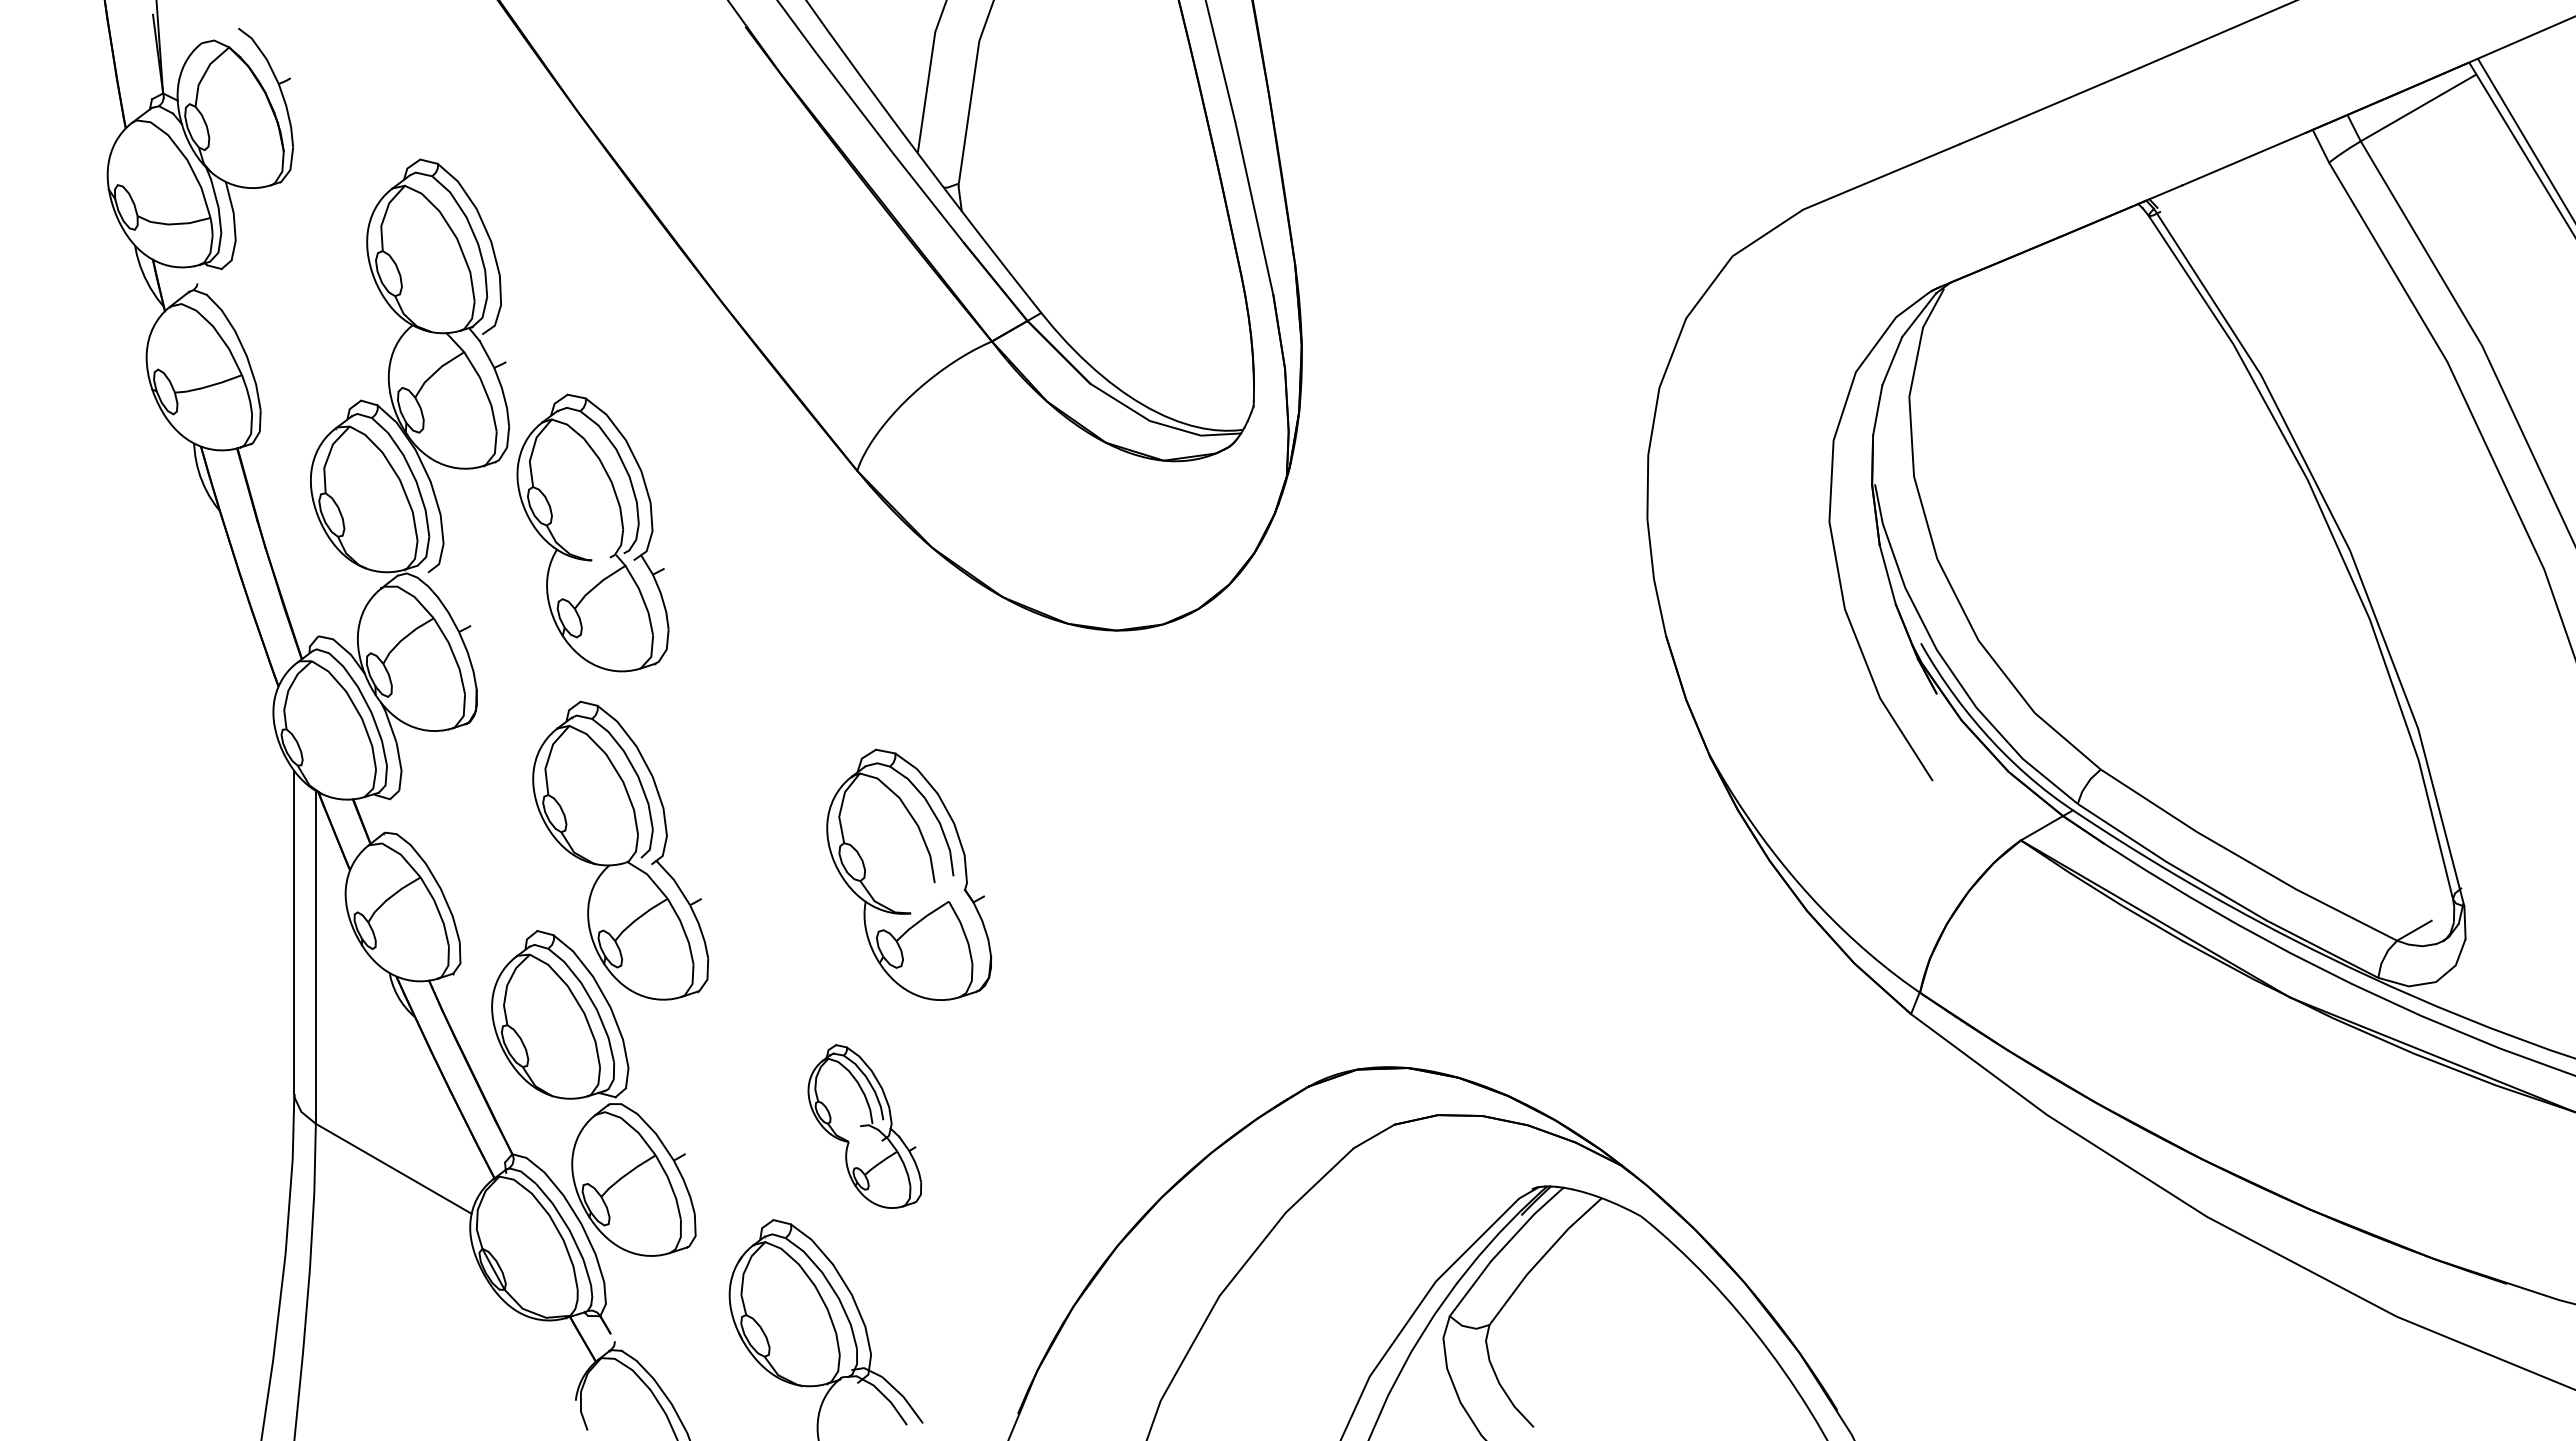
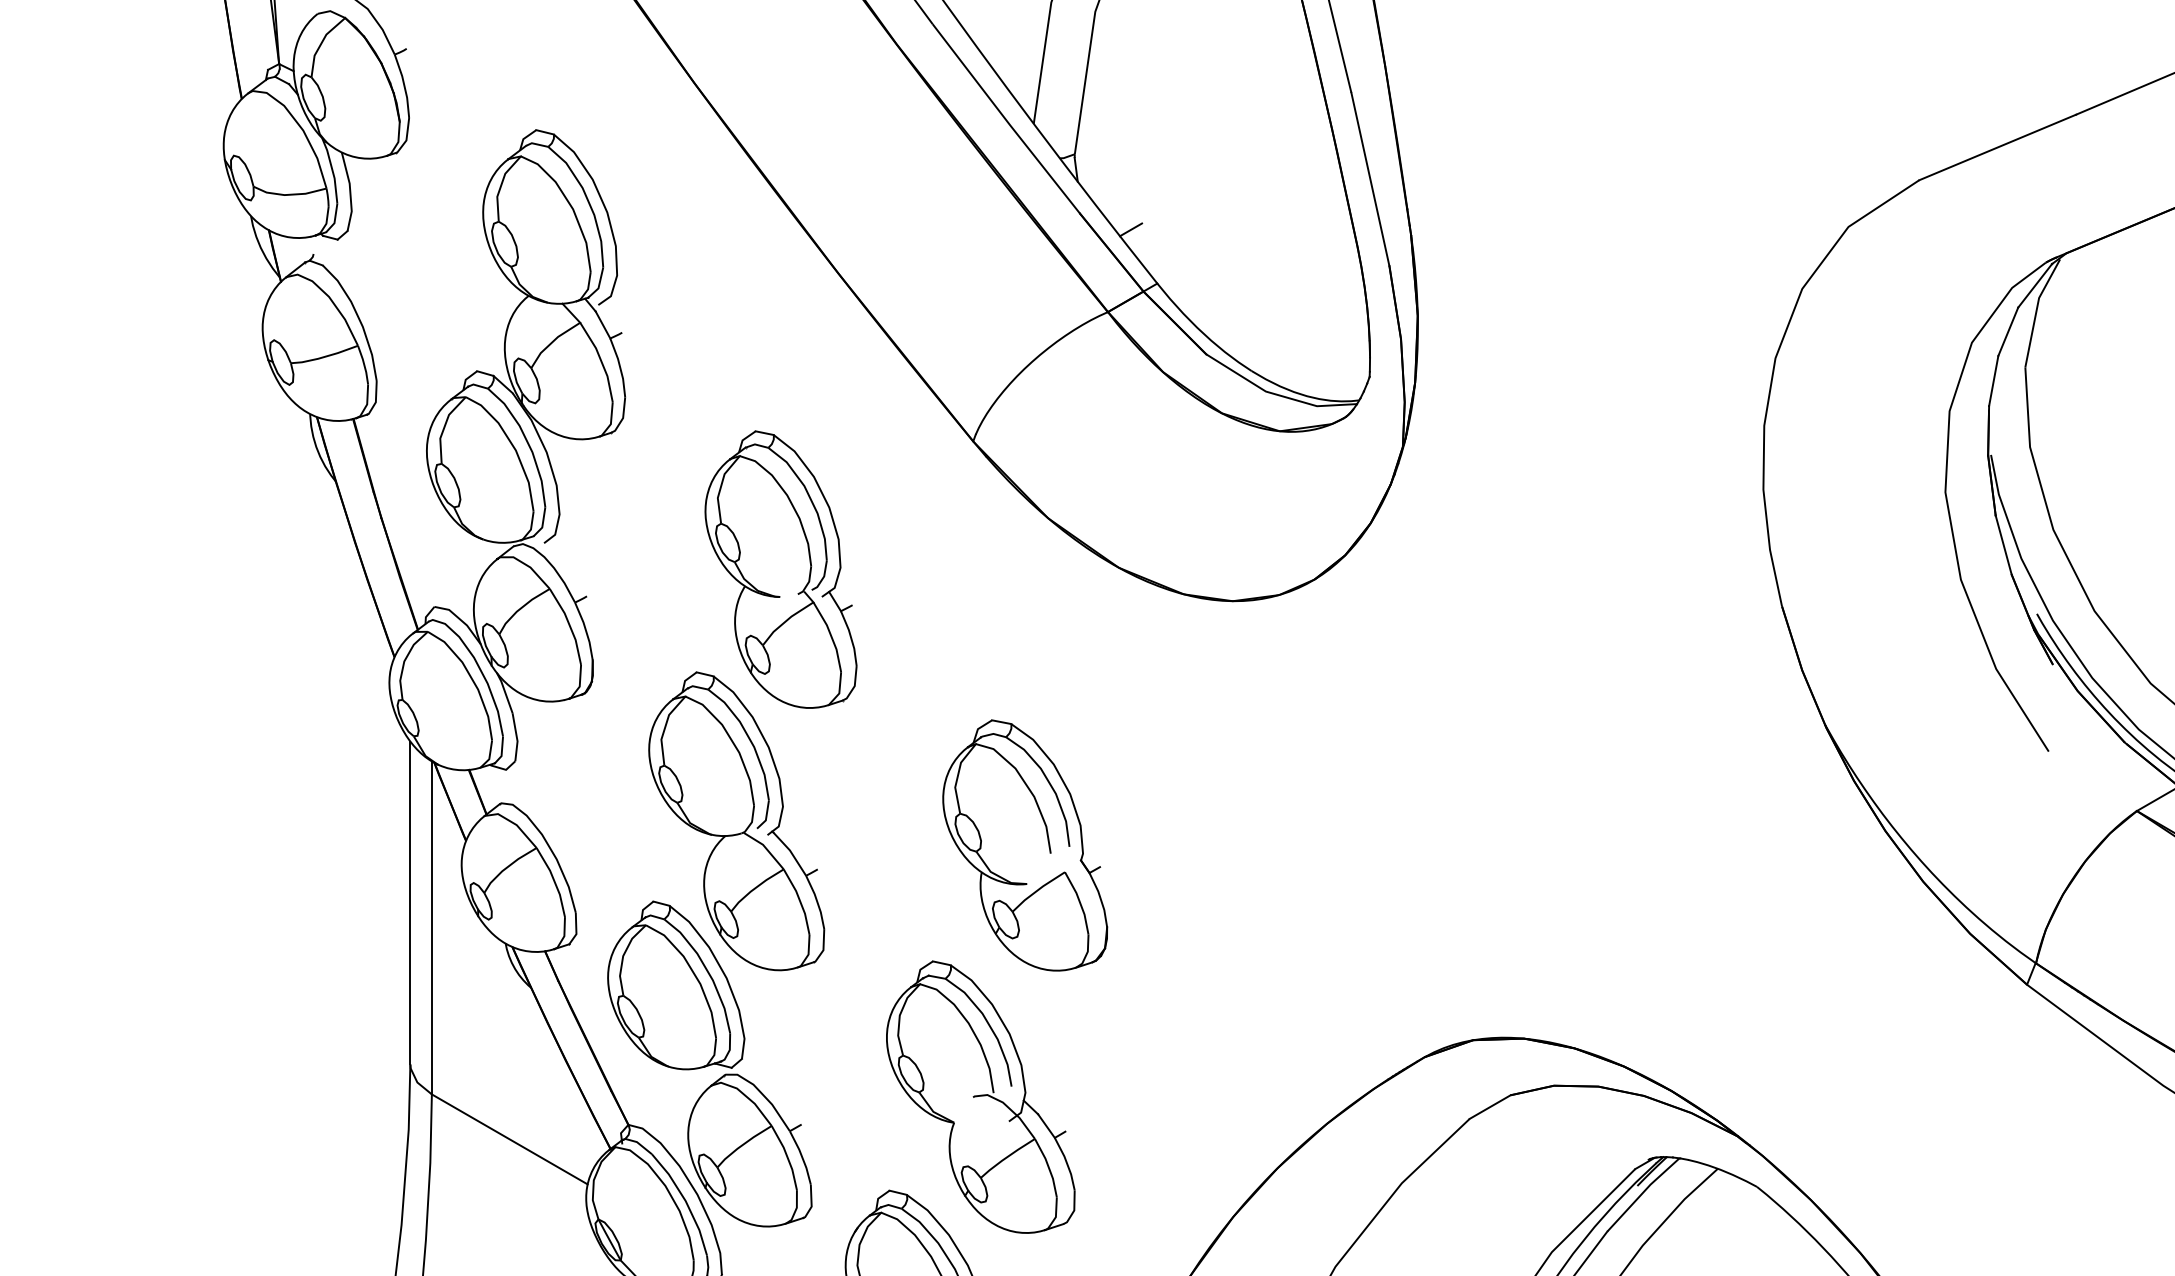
line: (1015, 258) -> (1131, 229), added
part: (592, 532) -> (780, 569), moved
part: (864, 1126) -> (980, 1097), size x1.67

